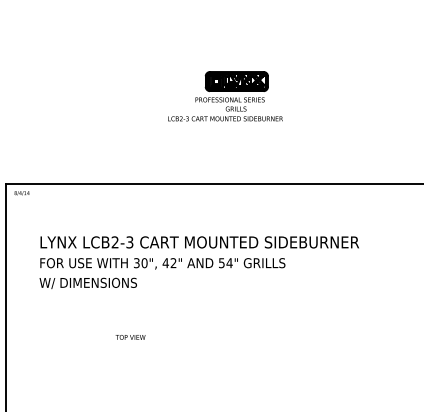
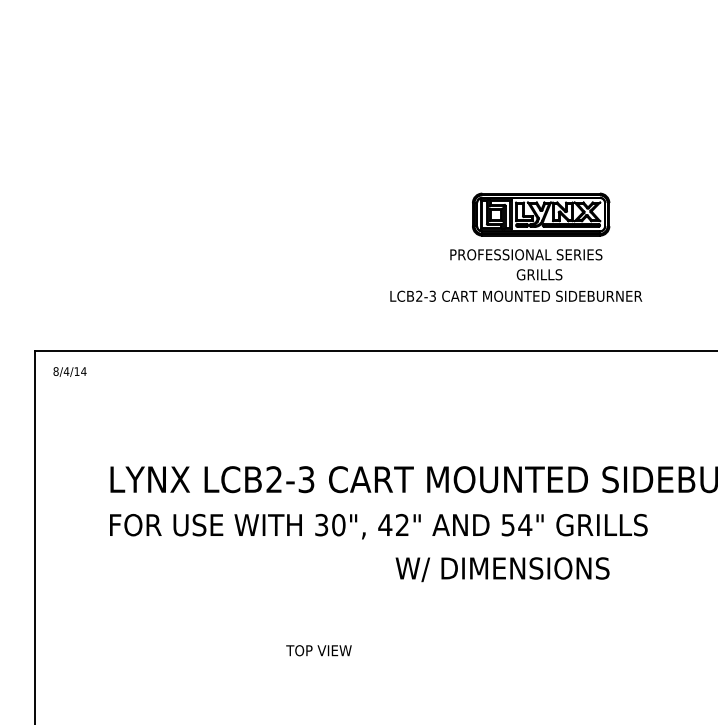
part: (225, 96) -> (516, 247), moved
text: (87, 283) -> (500, 569), moved
text: (130, 337) -> (318, 650), moved

